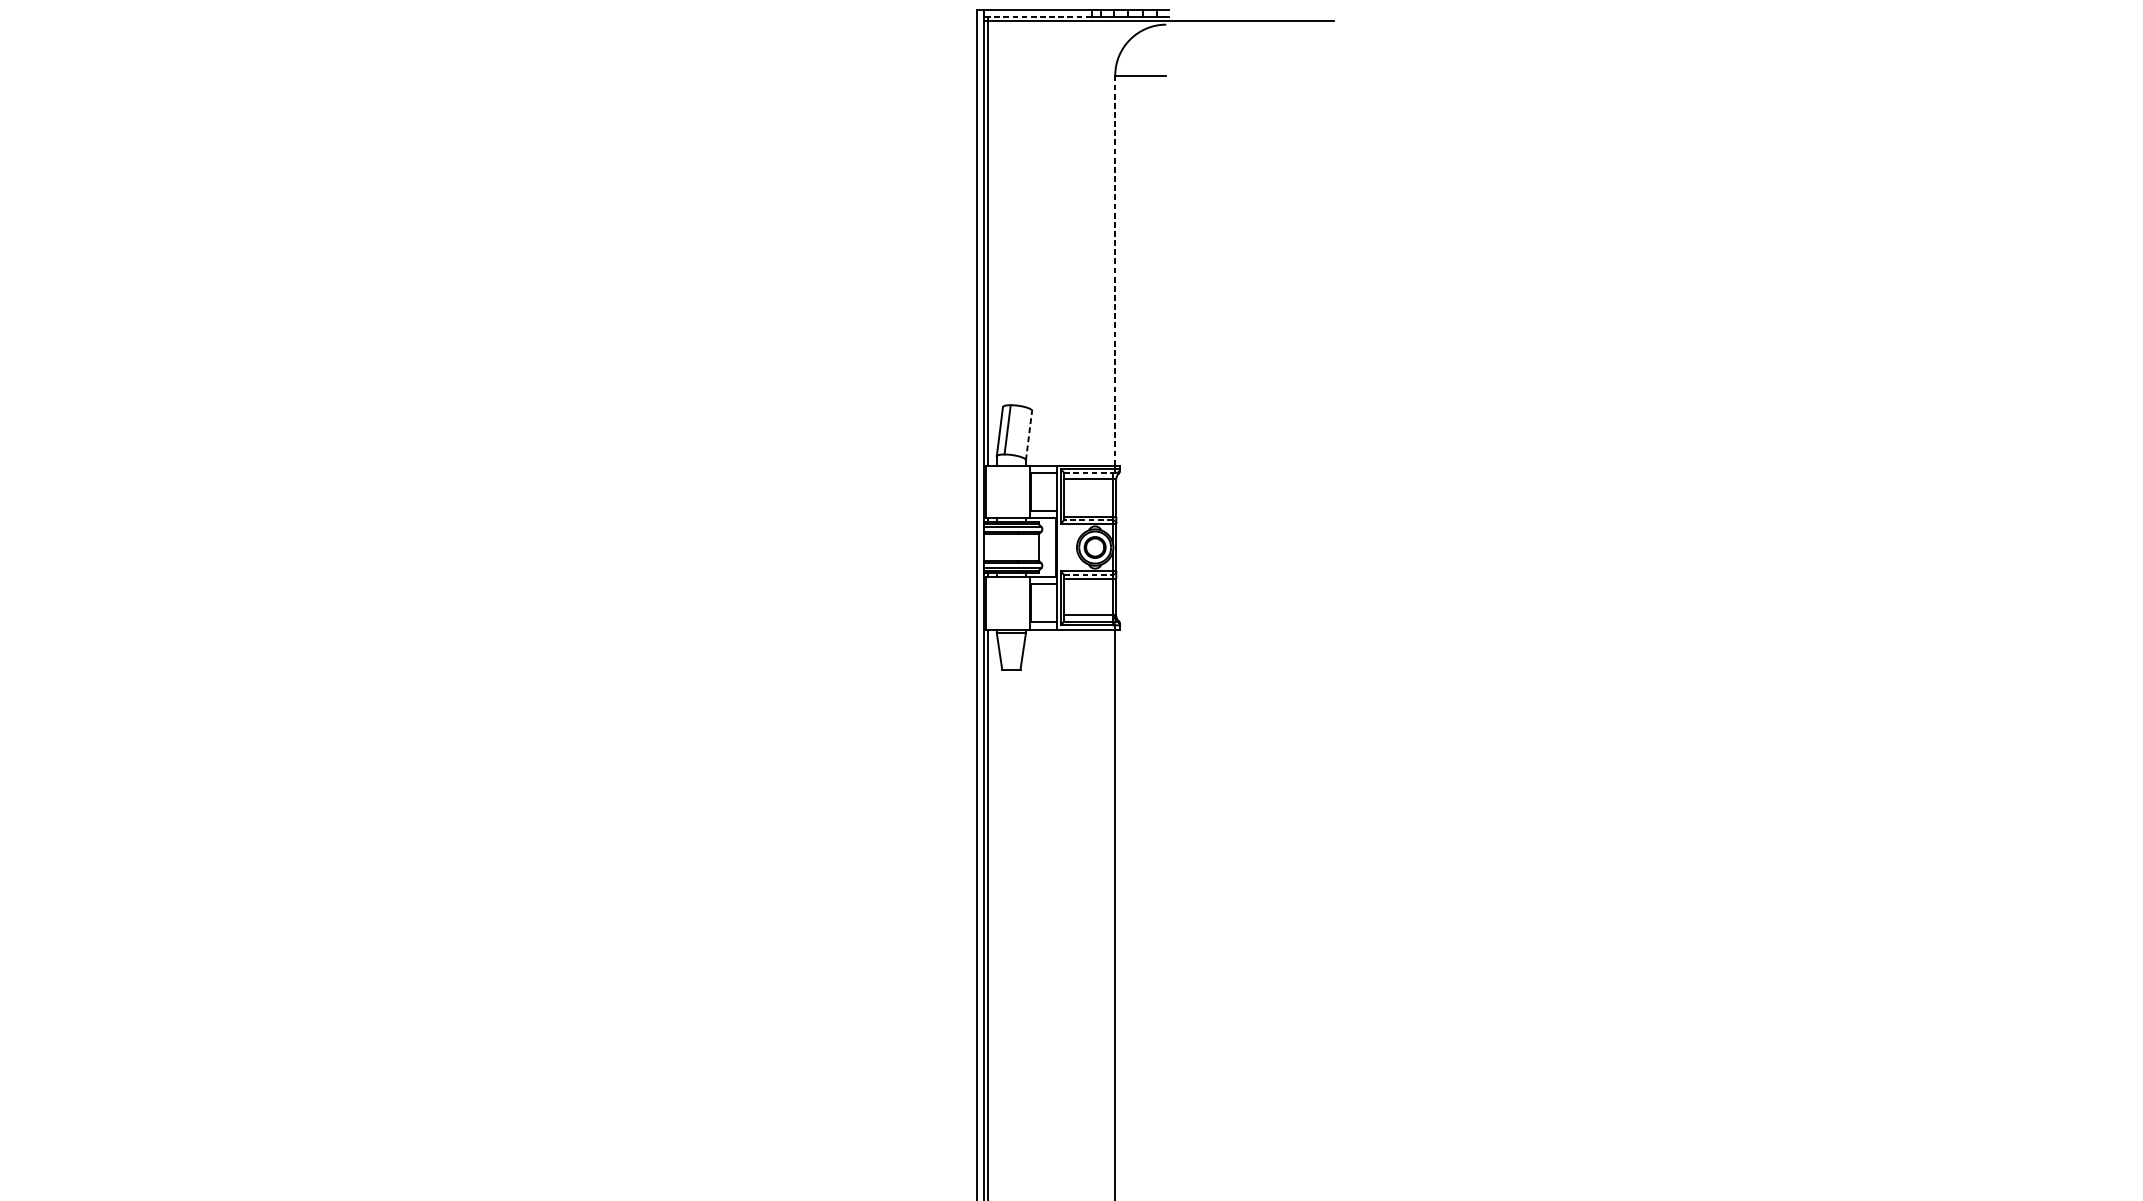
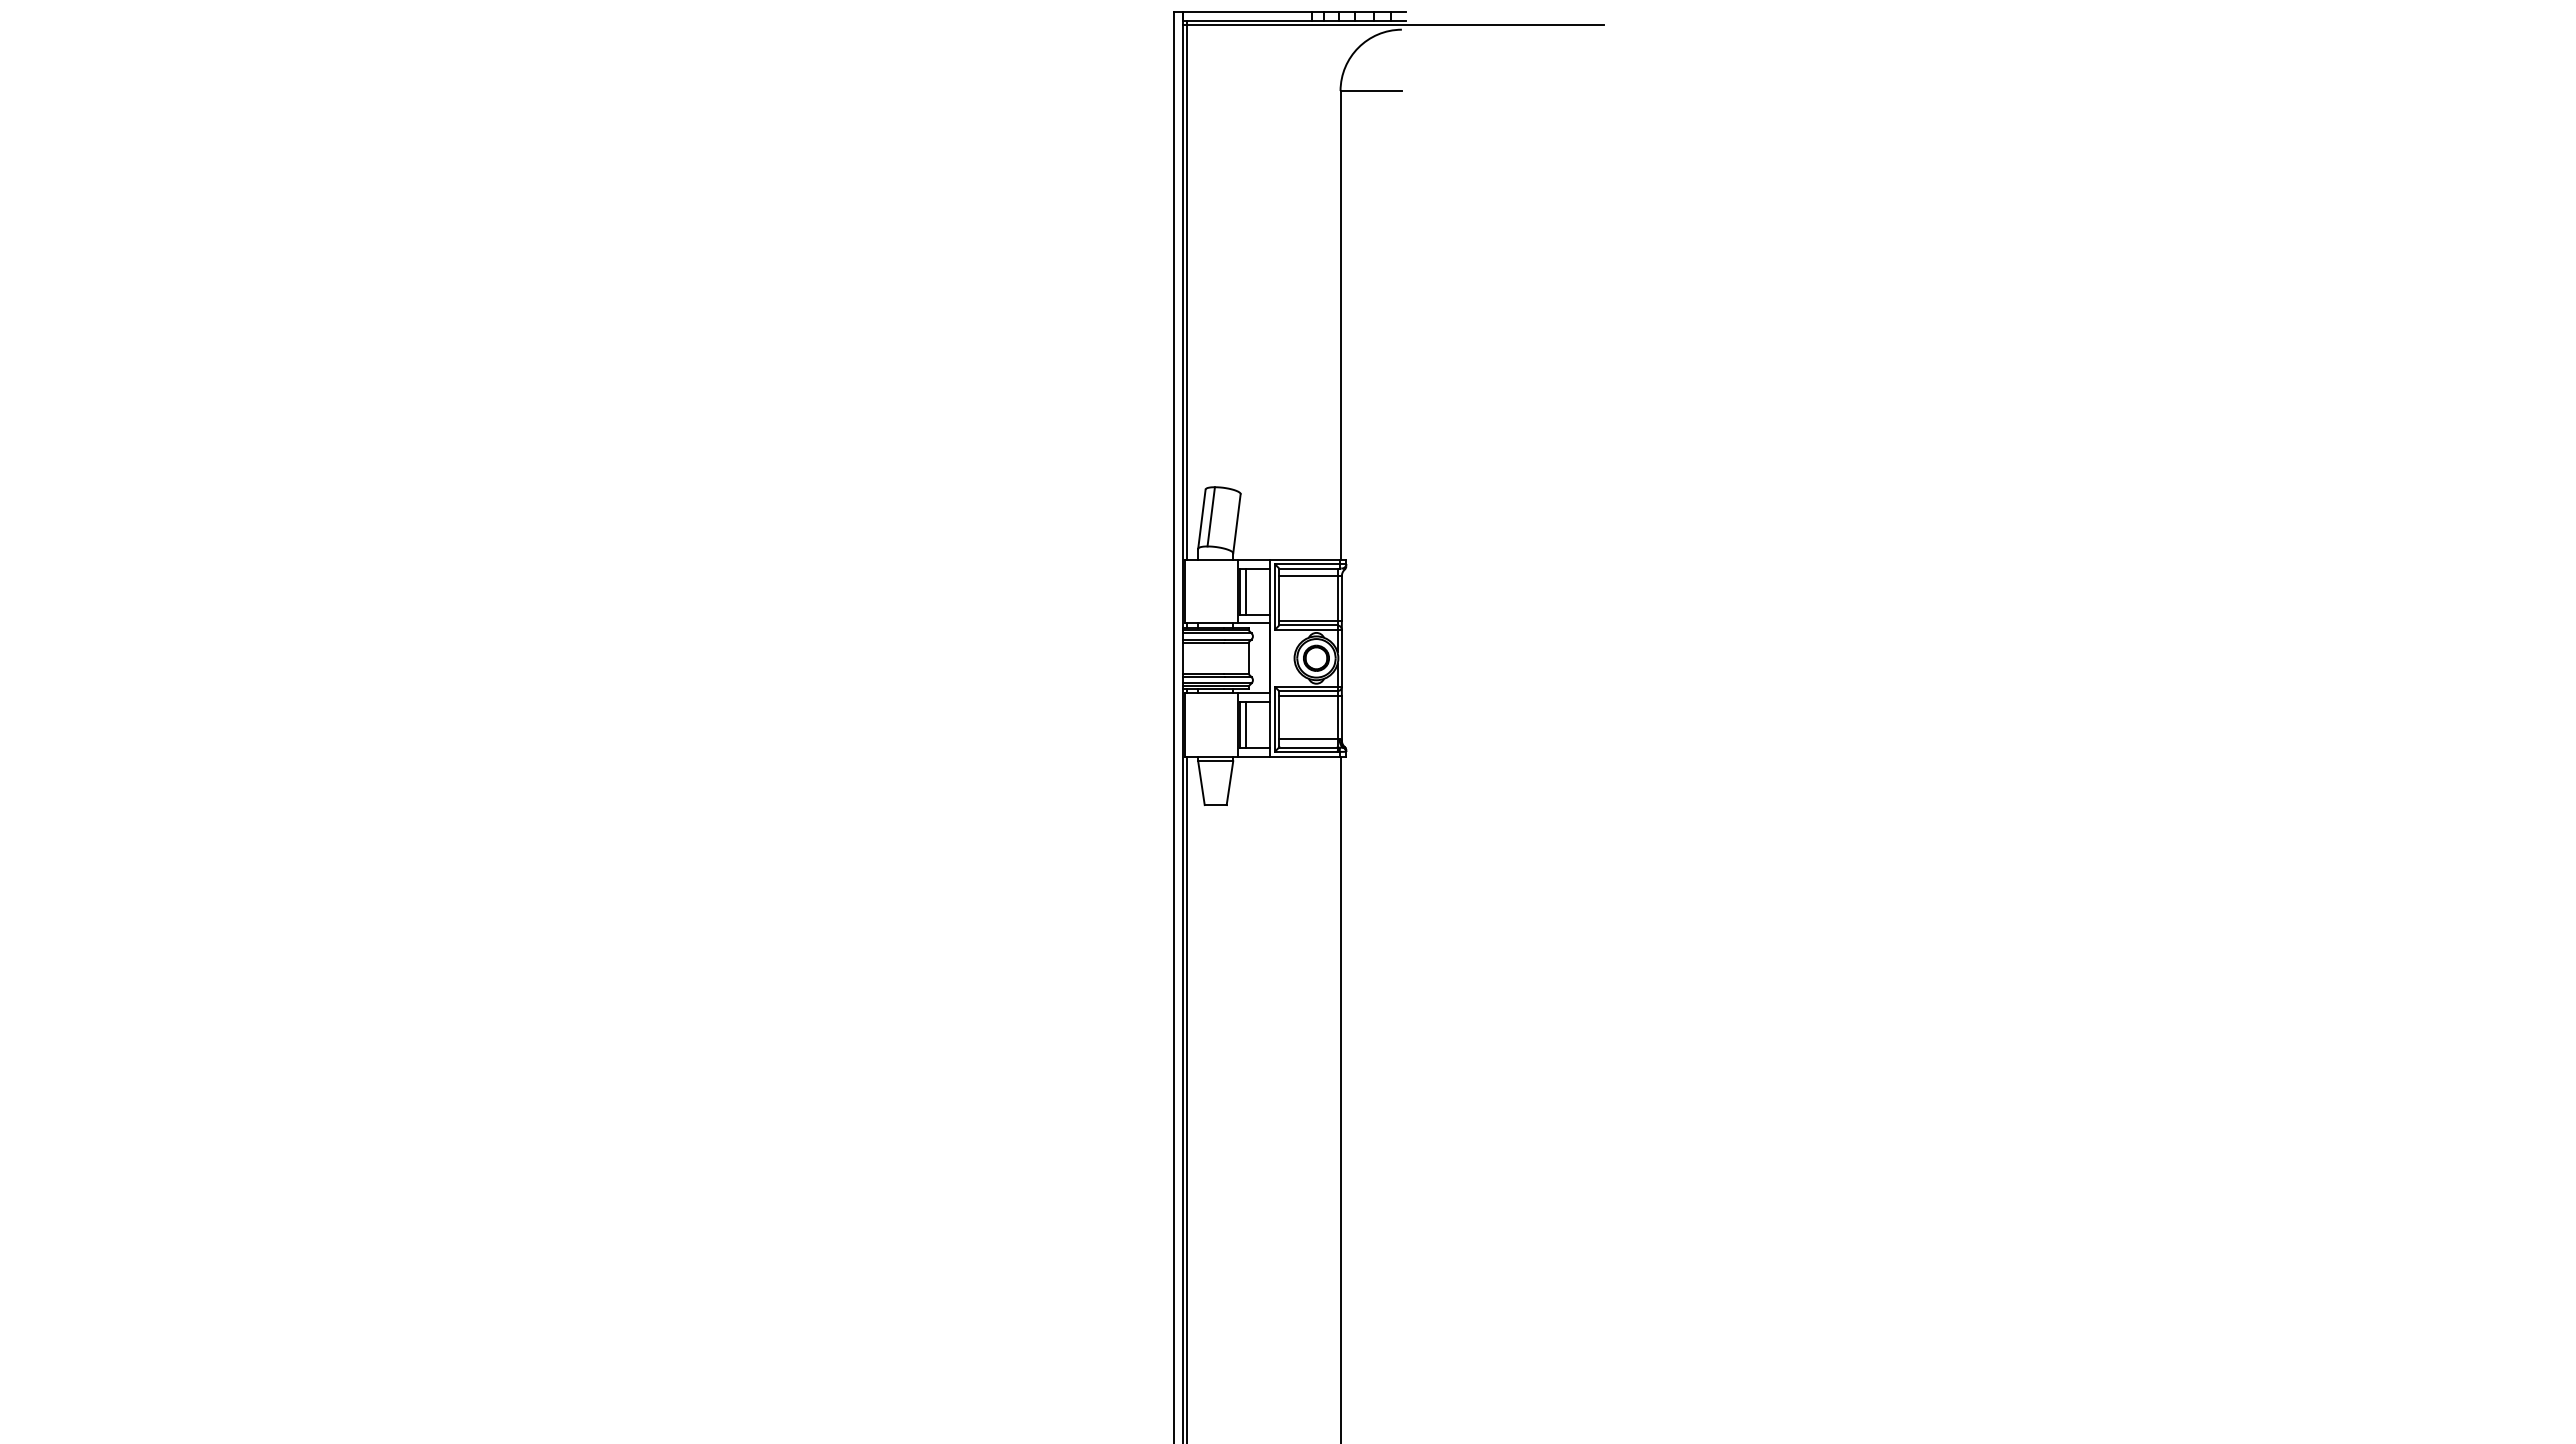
line: (1037, 16) -> (1247, 20), dashed -> solid
line: (1115, 269) -> (1340, 324), dashed -> solid
line: (1028, 435) -> (1236, 523), dashed -> solid
line: (1088, 472) -> (1308, 568), dashed -> solid
line: (1036, 491) -> (1245, 591), added
line: (1087, 520) -> (1307, 625), dashed -> solid
line: (1088, 575) -> (1308, 691), dashed -> solid
line: (1036, 603) -> (1245, 725), added

